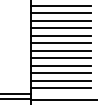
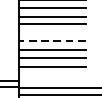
line: (60, 50) -> (51, 32), removed
line: (60, 57) -> (51, 40), solid -> dashed
line: (60, 87) -> (51, 74), removed

